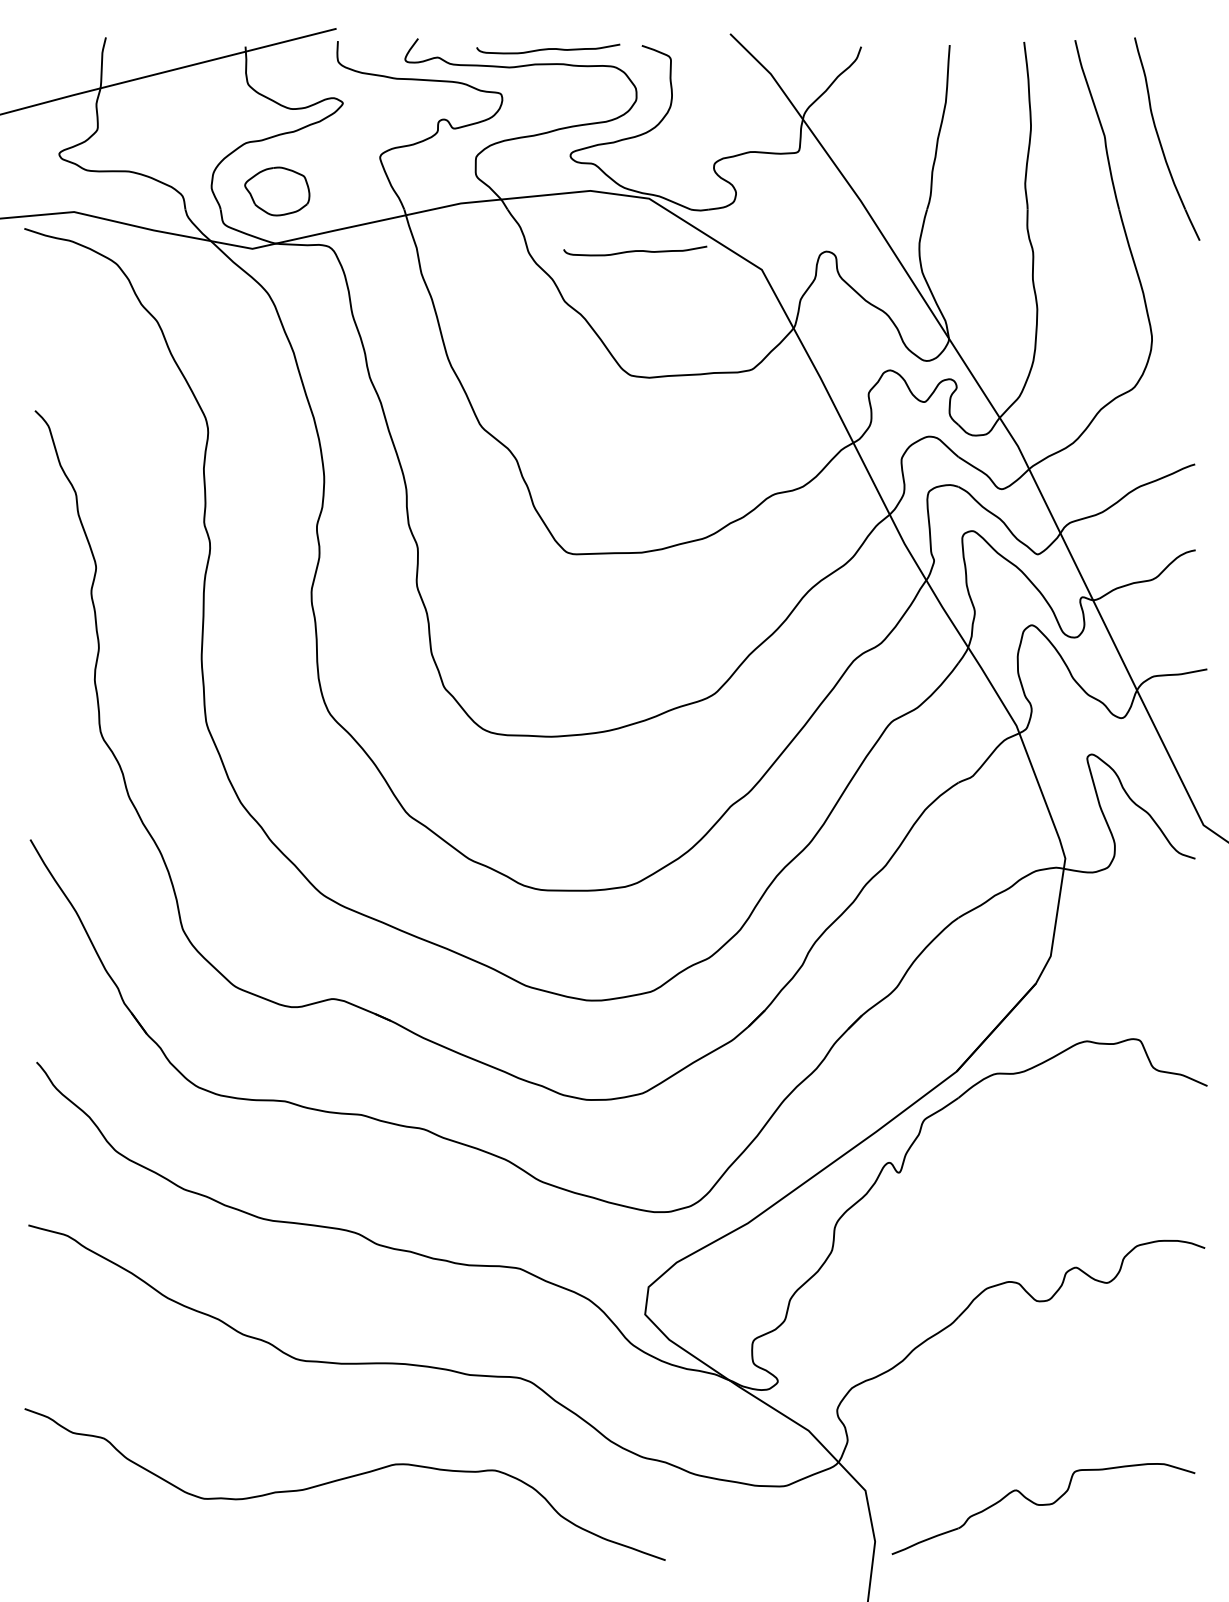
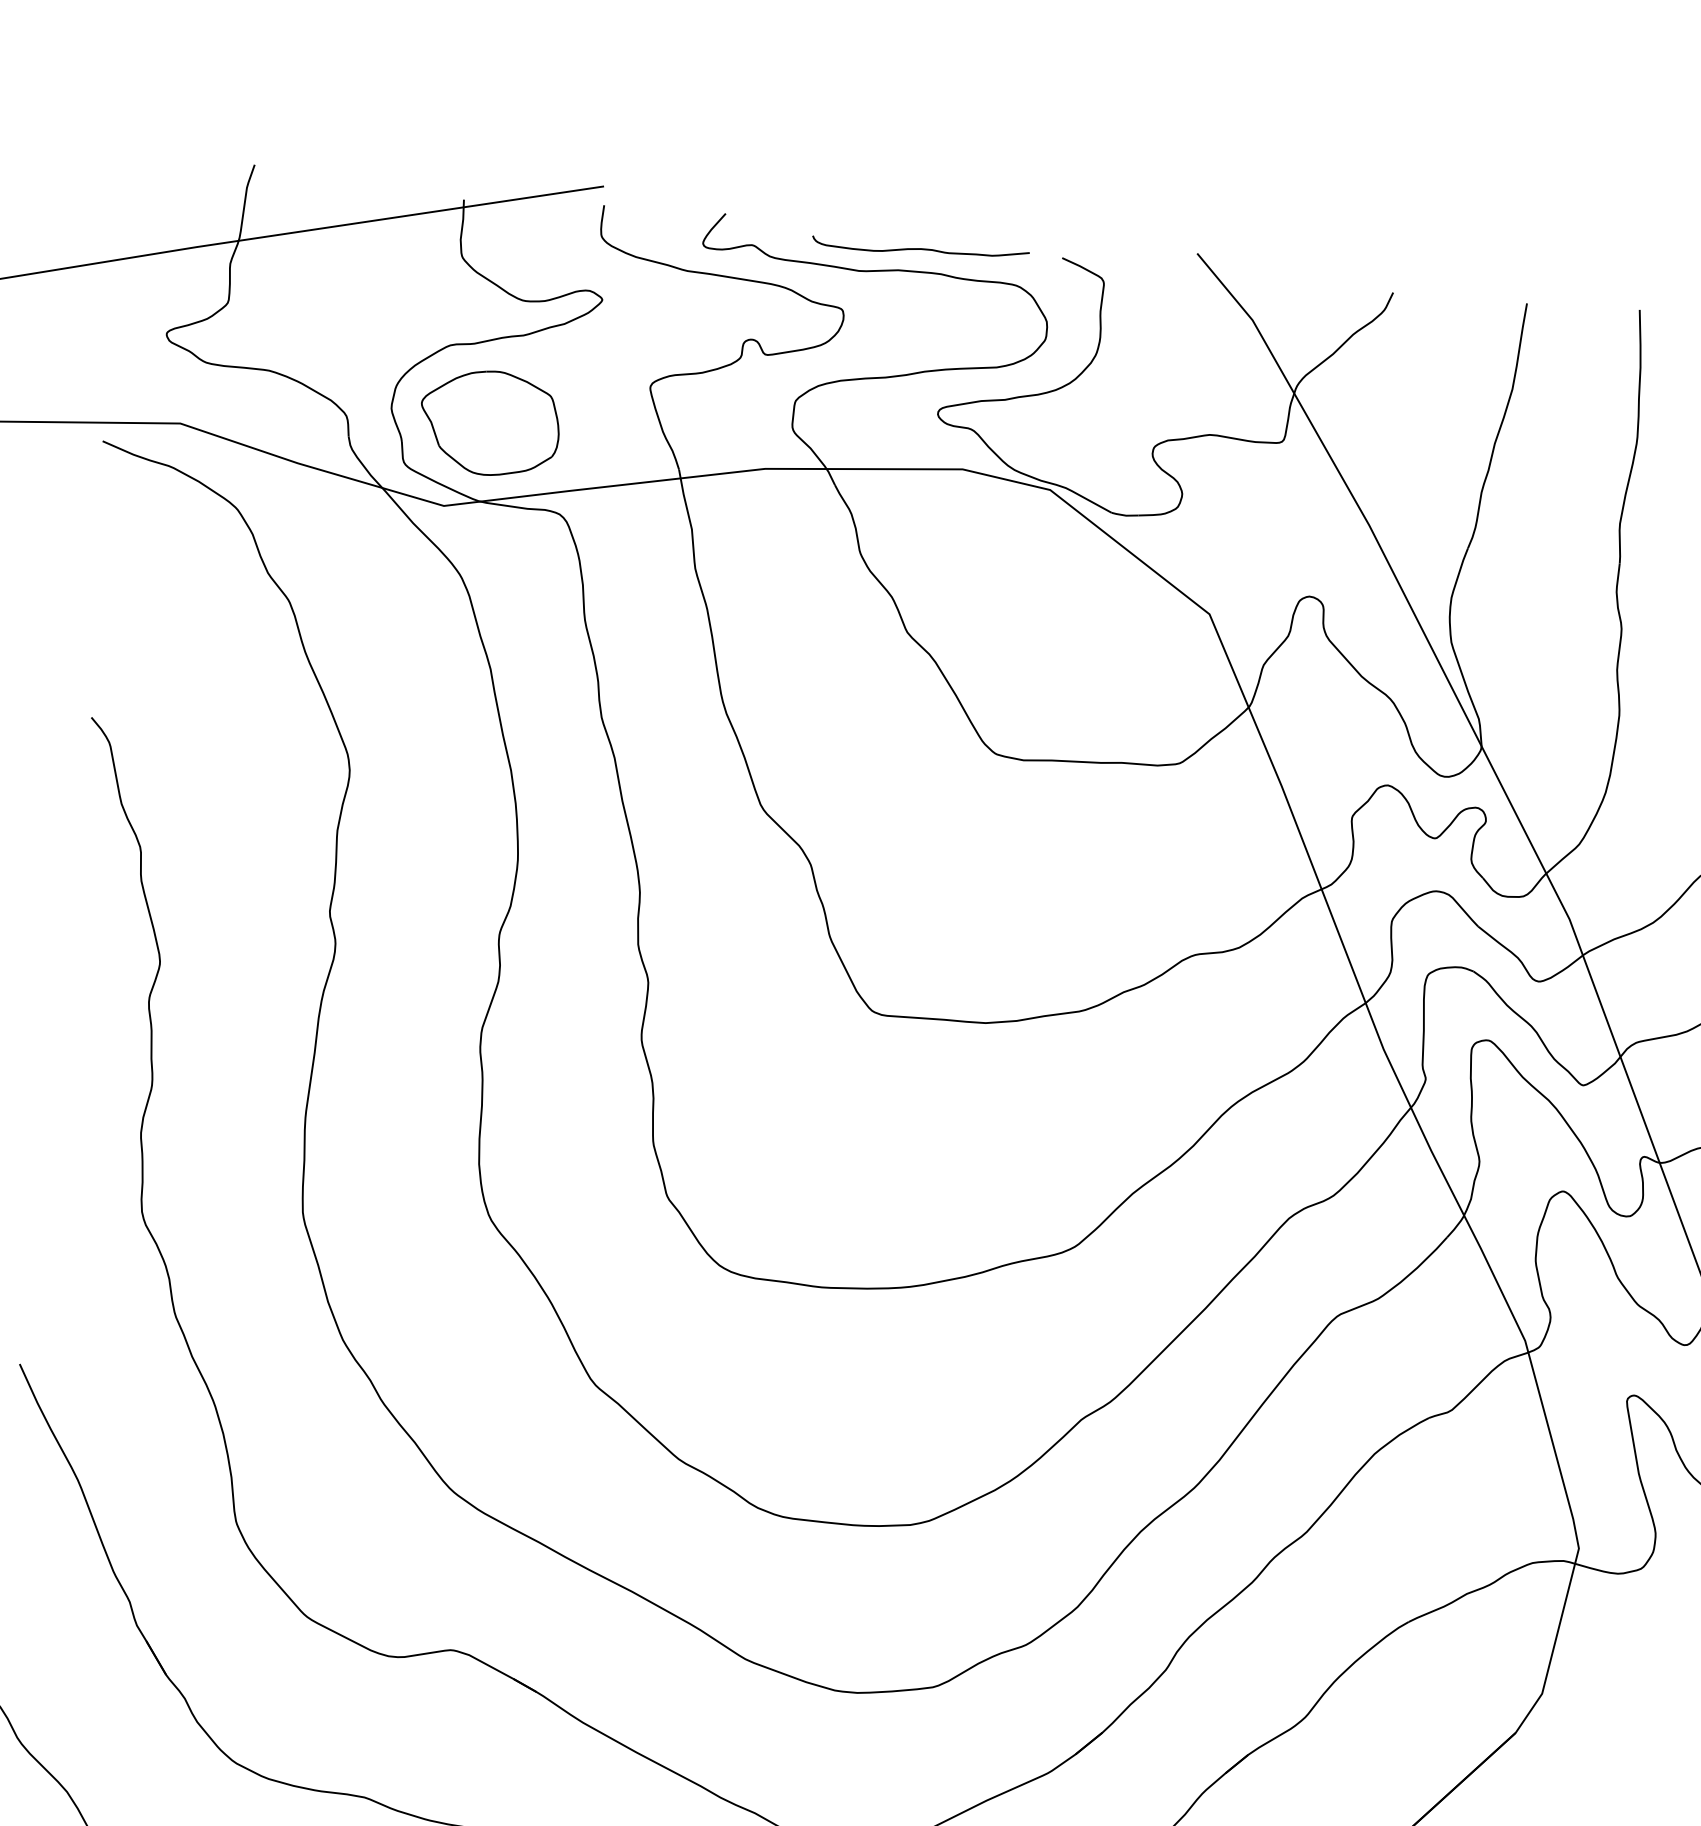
part: (277, 191) -> (490, 423), size x1.43
curve: (635, 250) -> (1021, 566), removed

